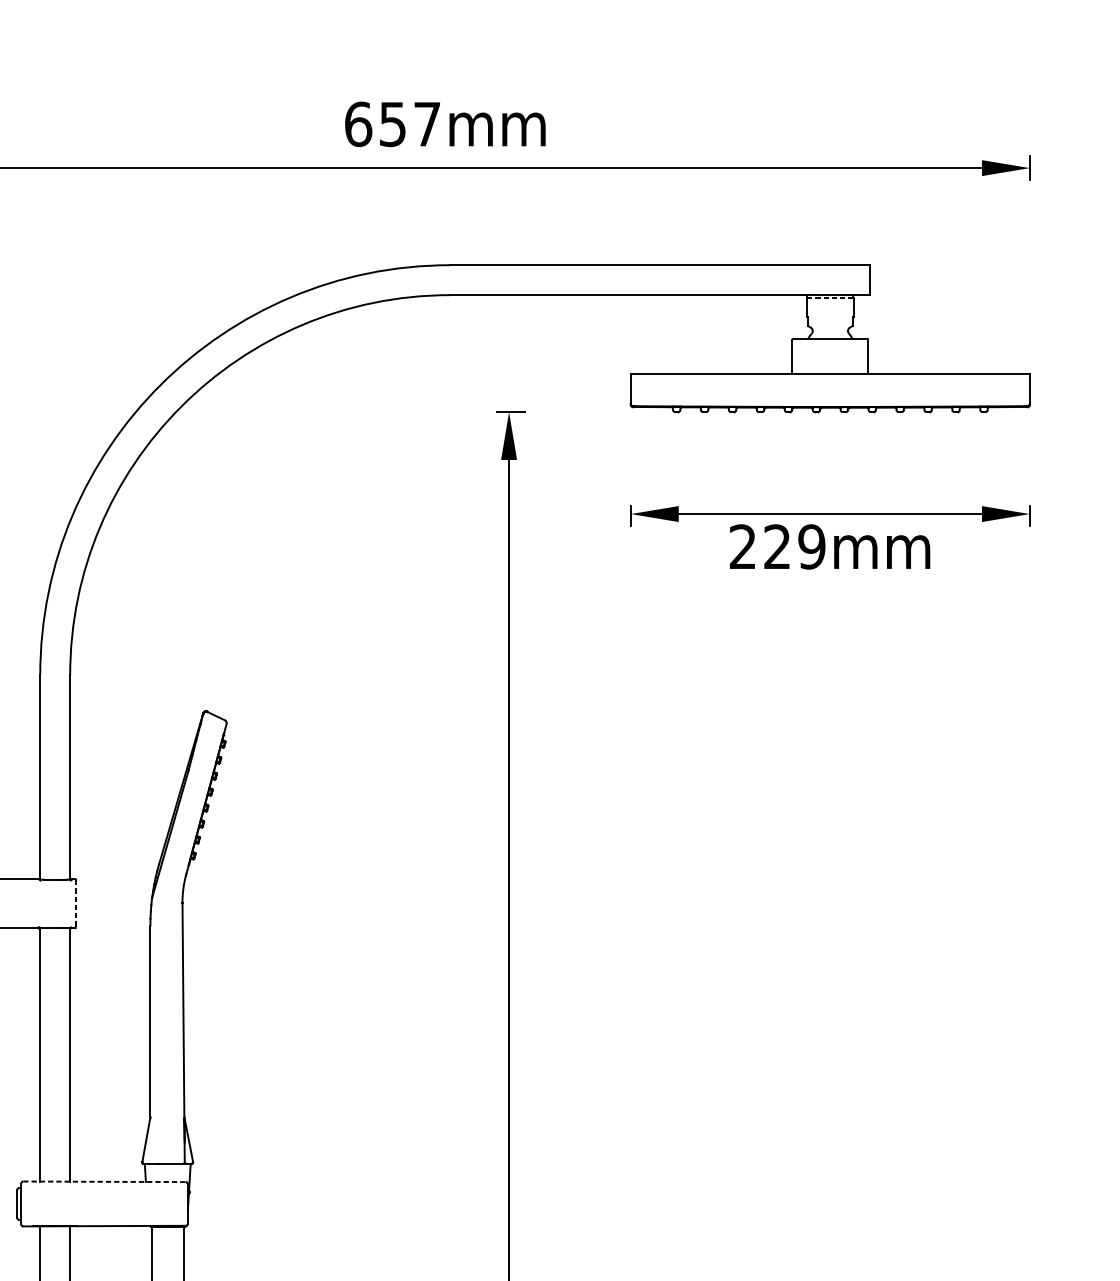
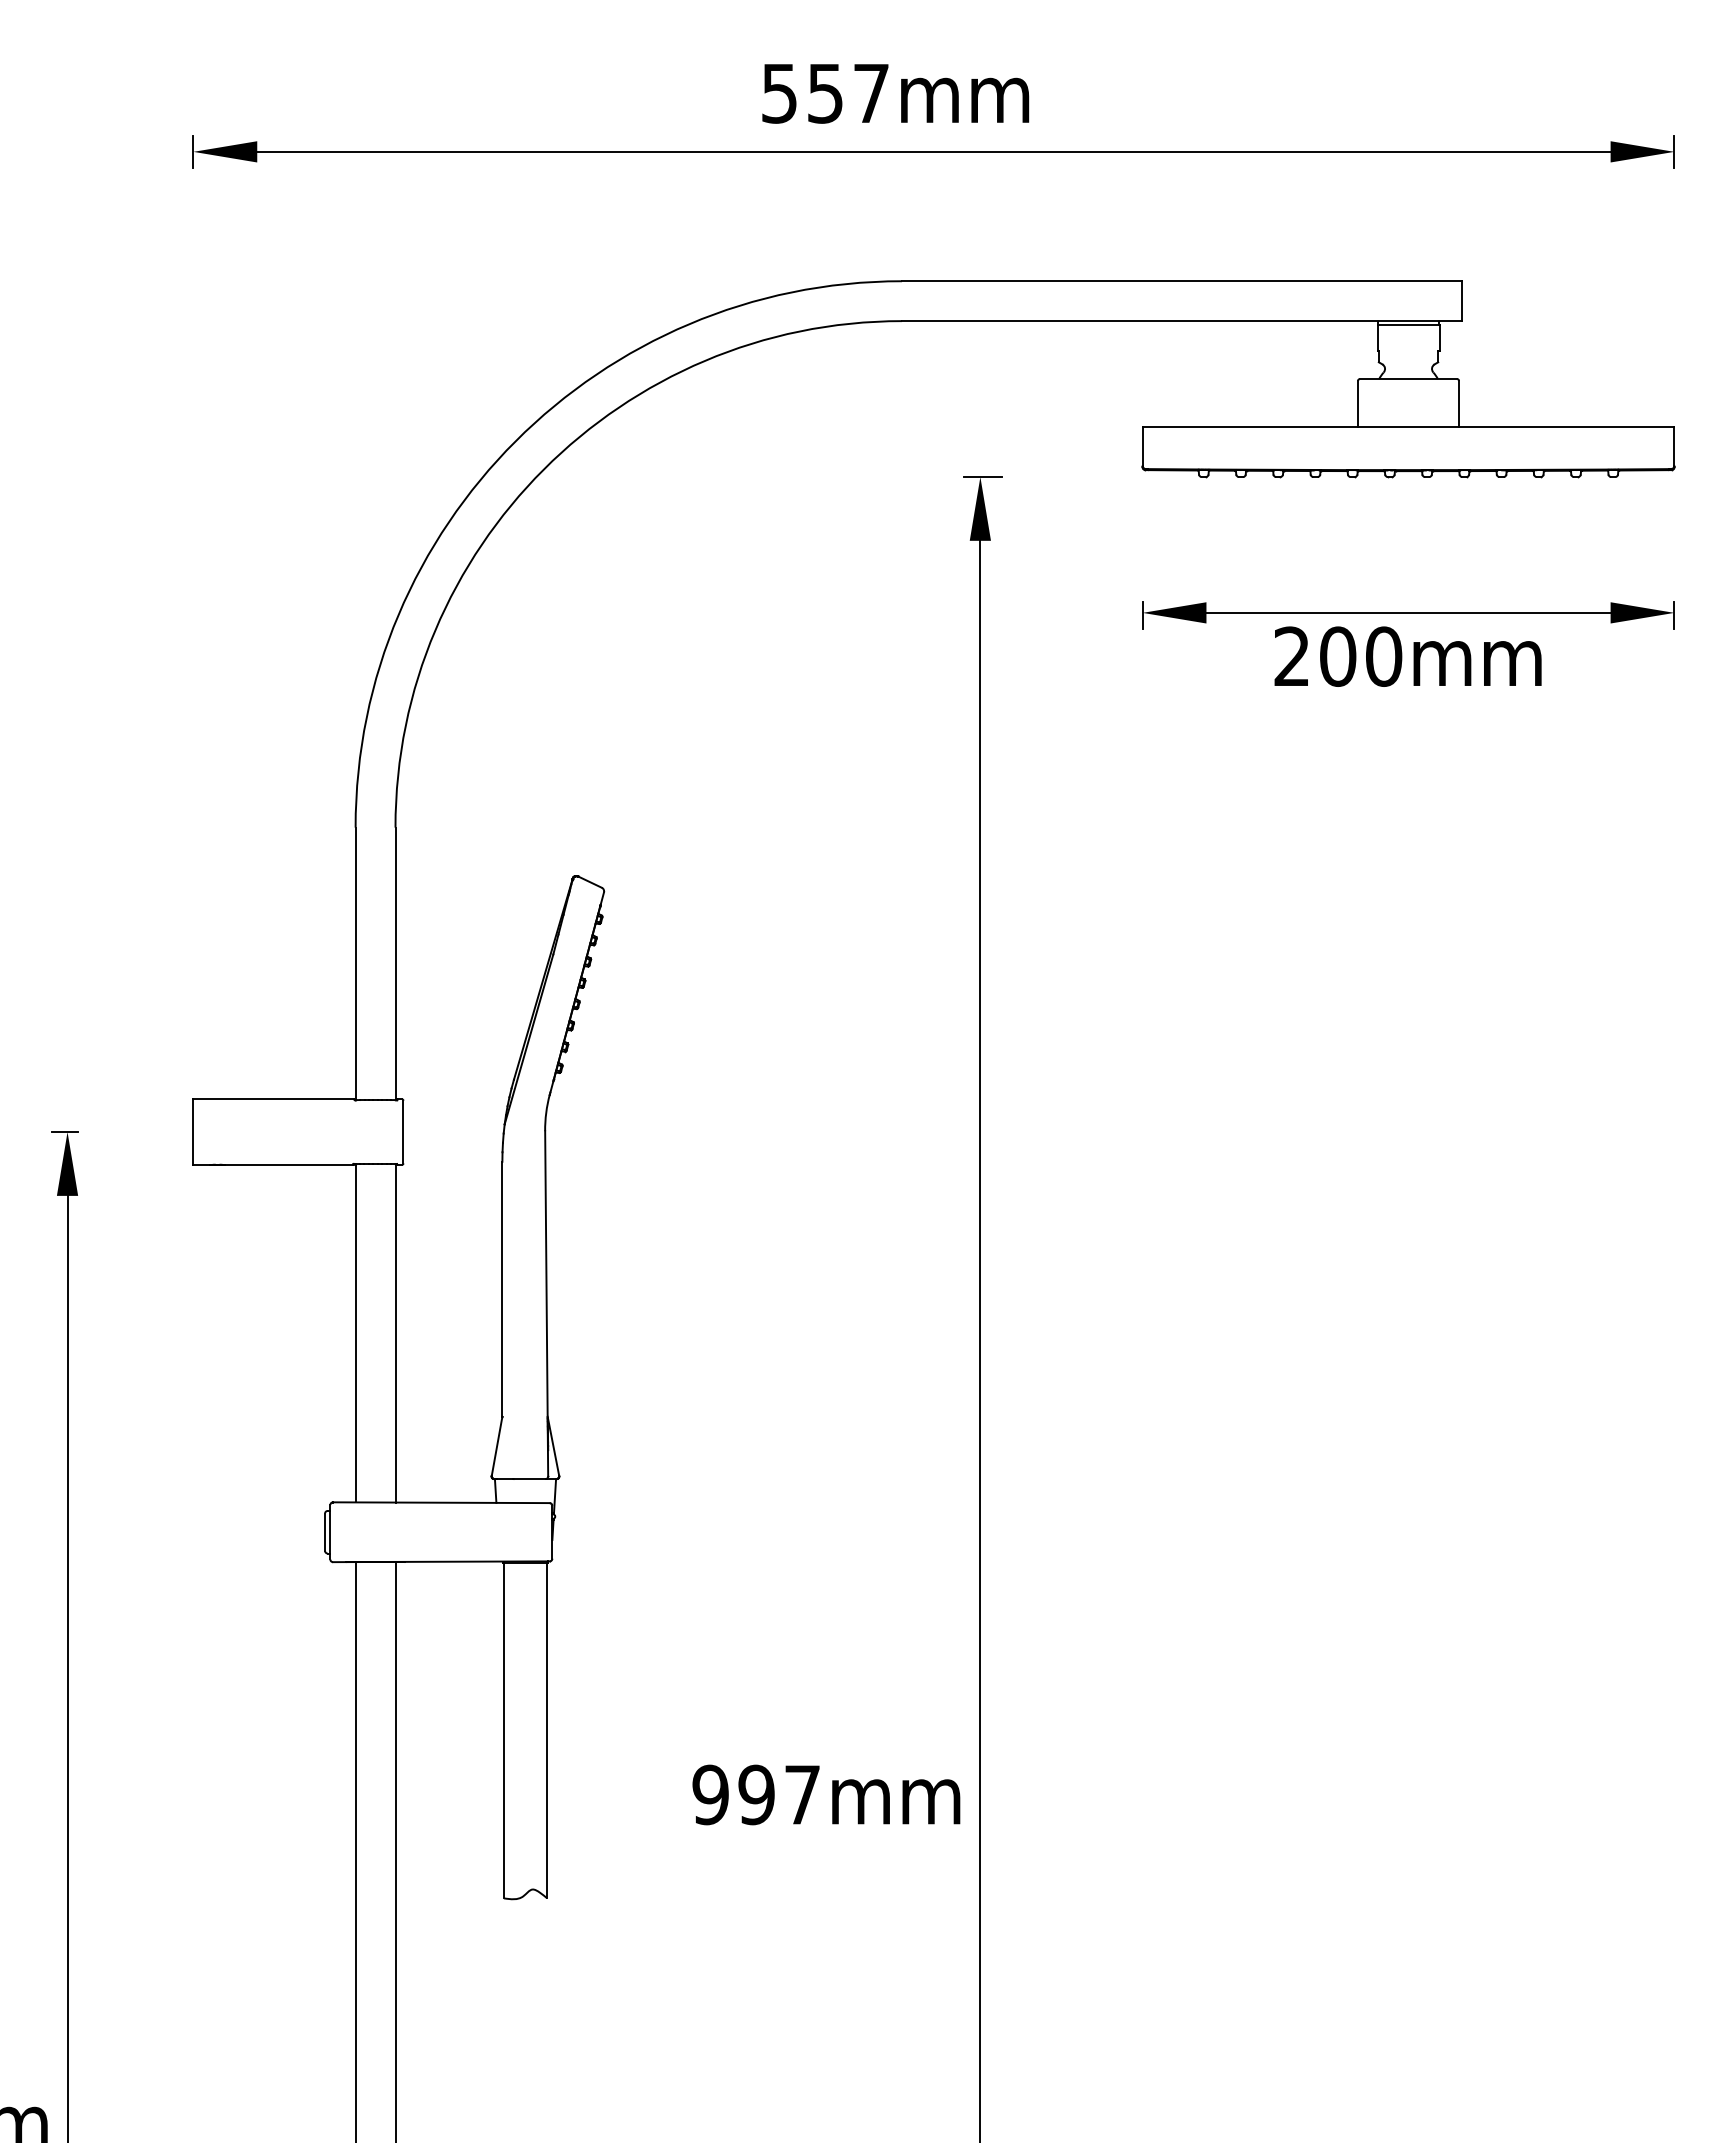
text: (358, 124) -> (779, 93), 657mm -> 557mm
line: (830, 298) -> (1408, 325), dashed -> solid
text: (795, 546) -> (1361, 656), 229mm -> 200mm
line: (76, 903) -> (403, 1132), dashed -> solid
line: (104, 1181) -> (441, 1502), dashed -> solid

